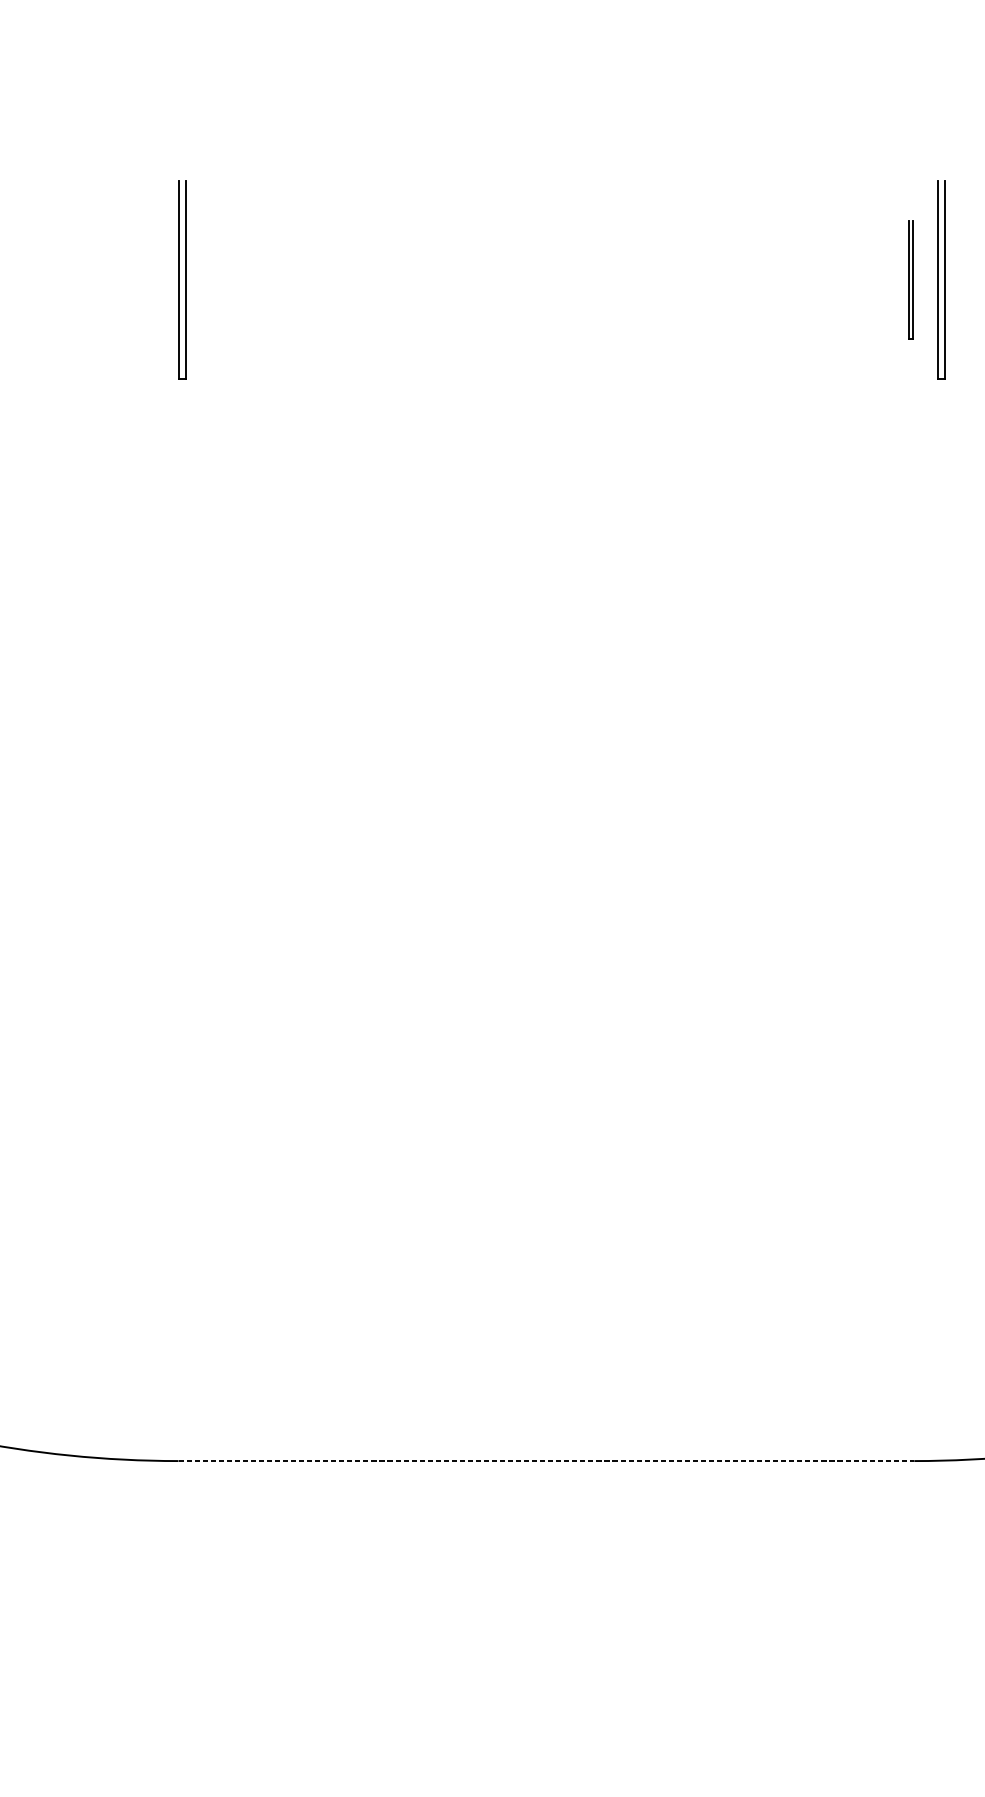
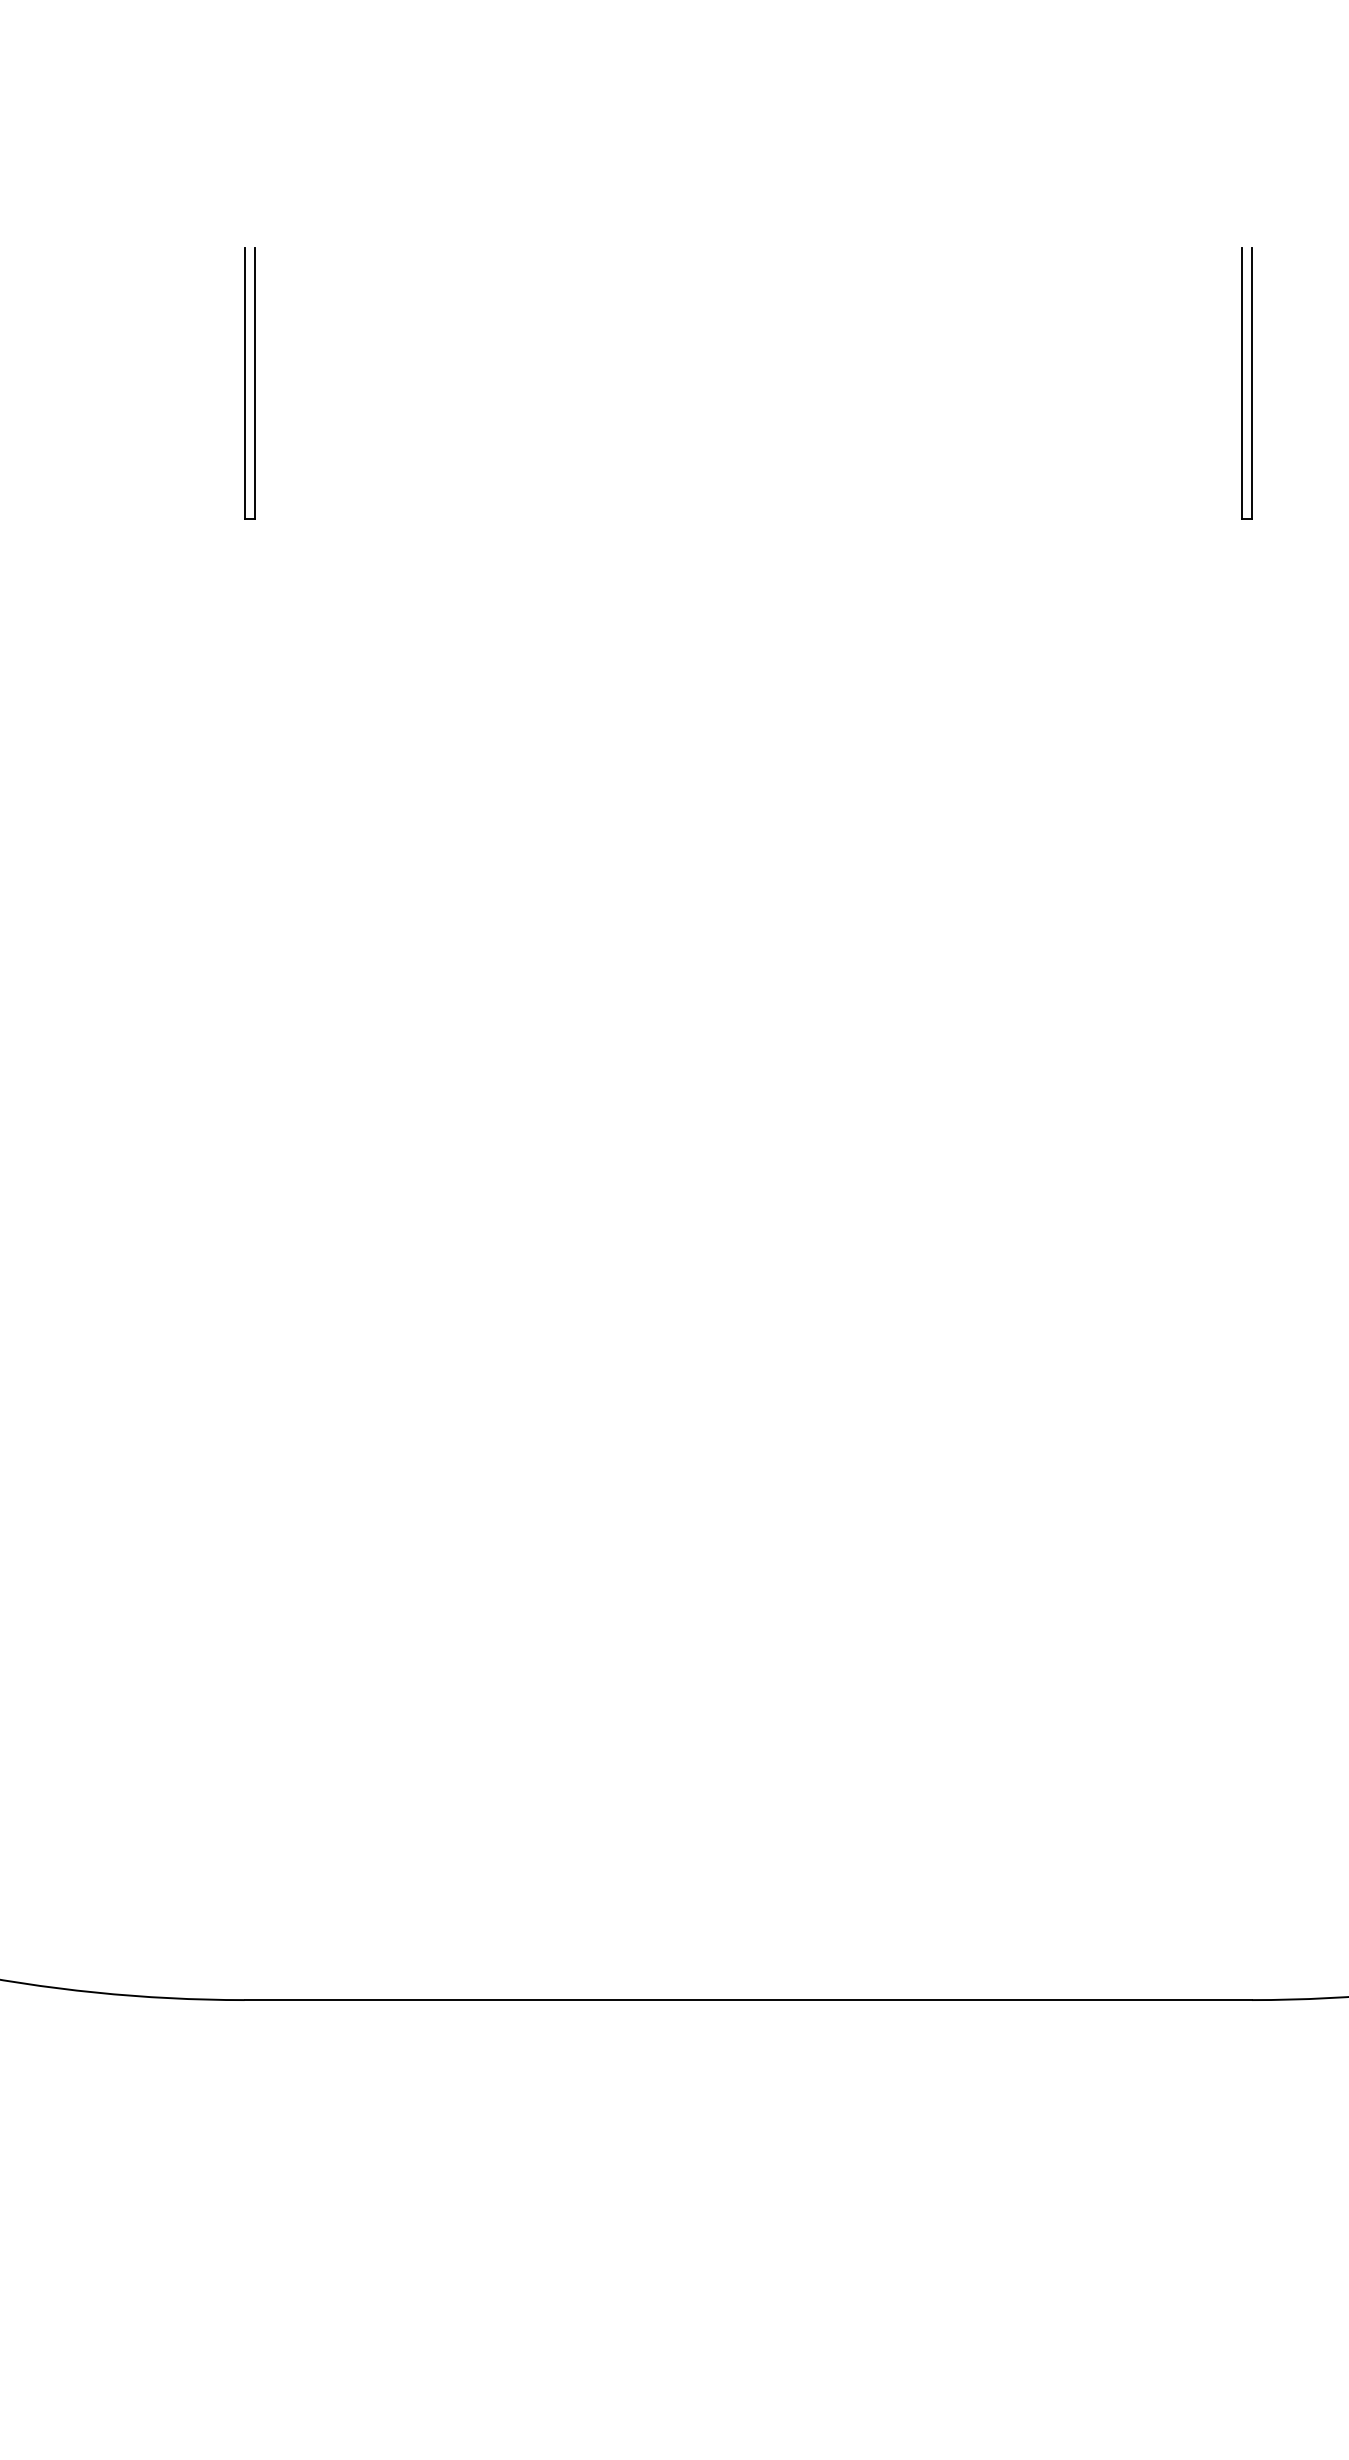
part: (910, 280) -> (1246, 383), size x1.67
part: (941, 280) -> (1288, 383), removed
line: (546, 1461) -> (748, 2000), dashed -> solid

